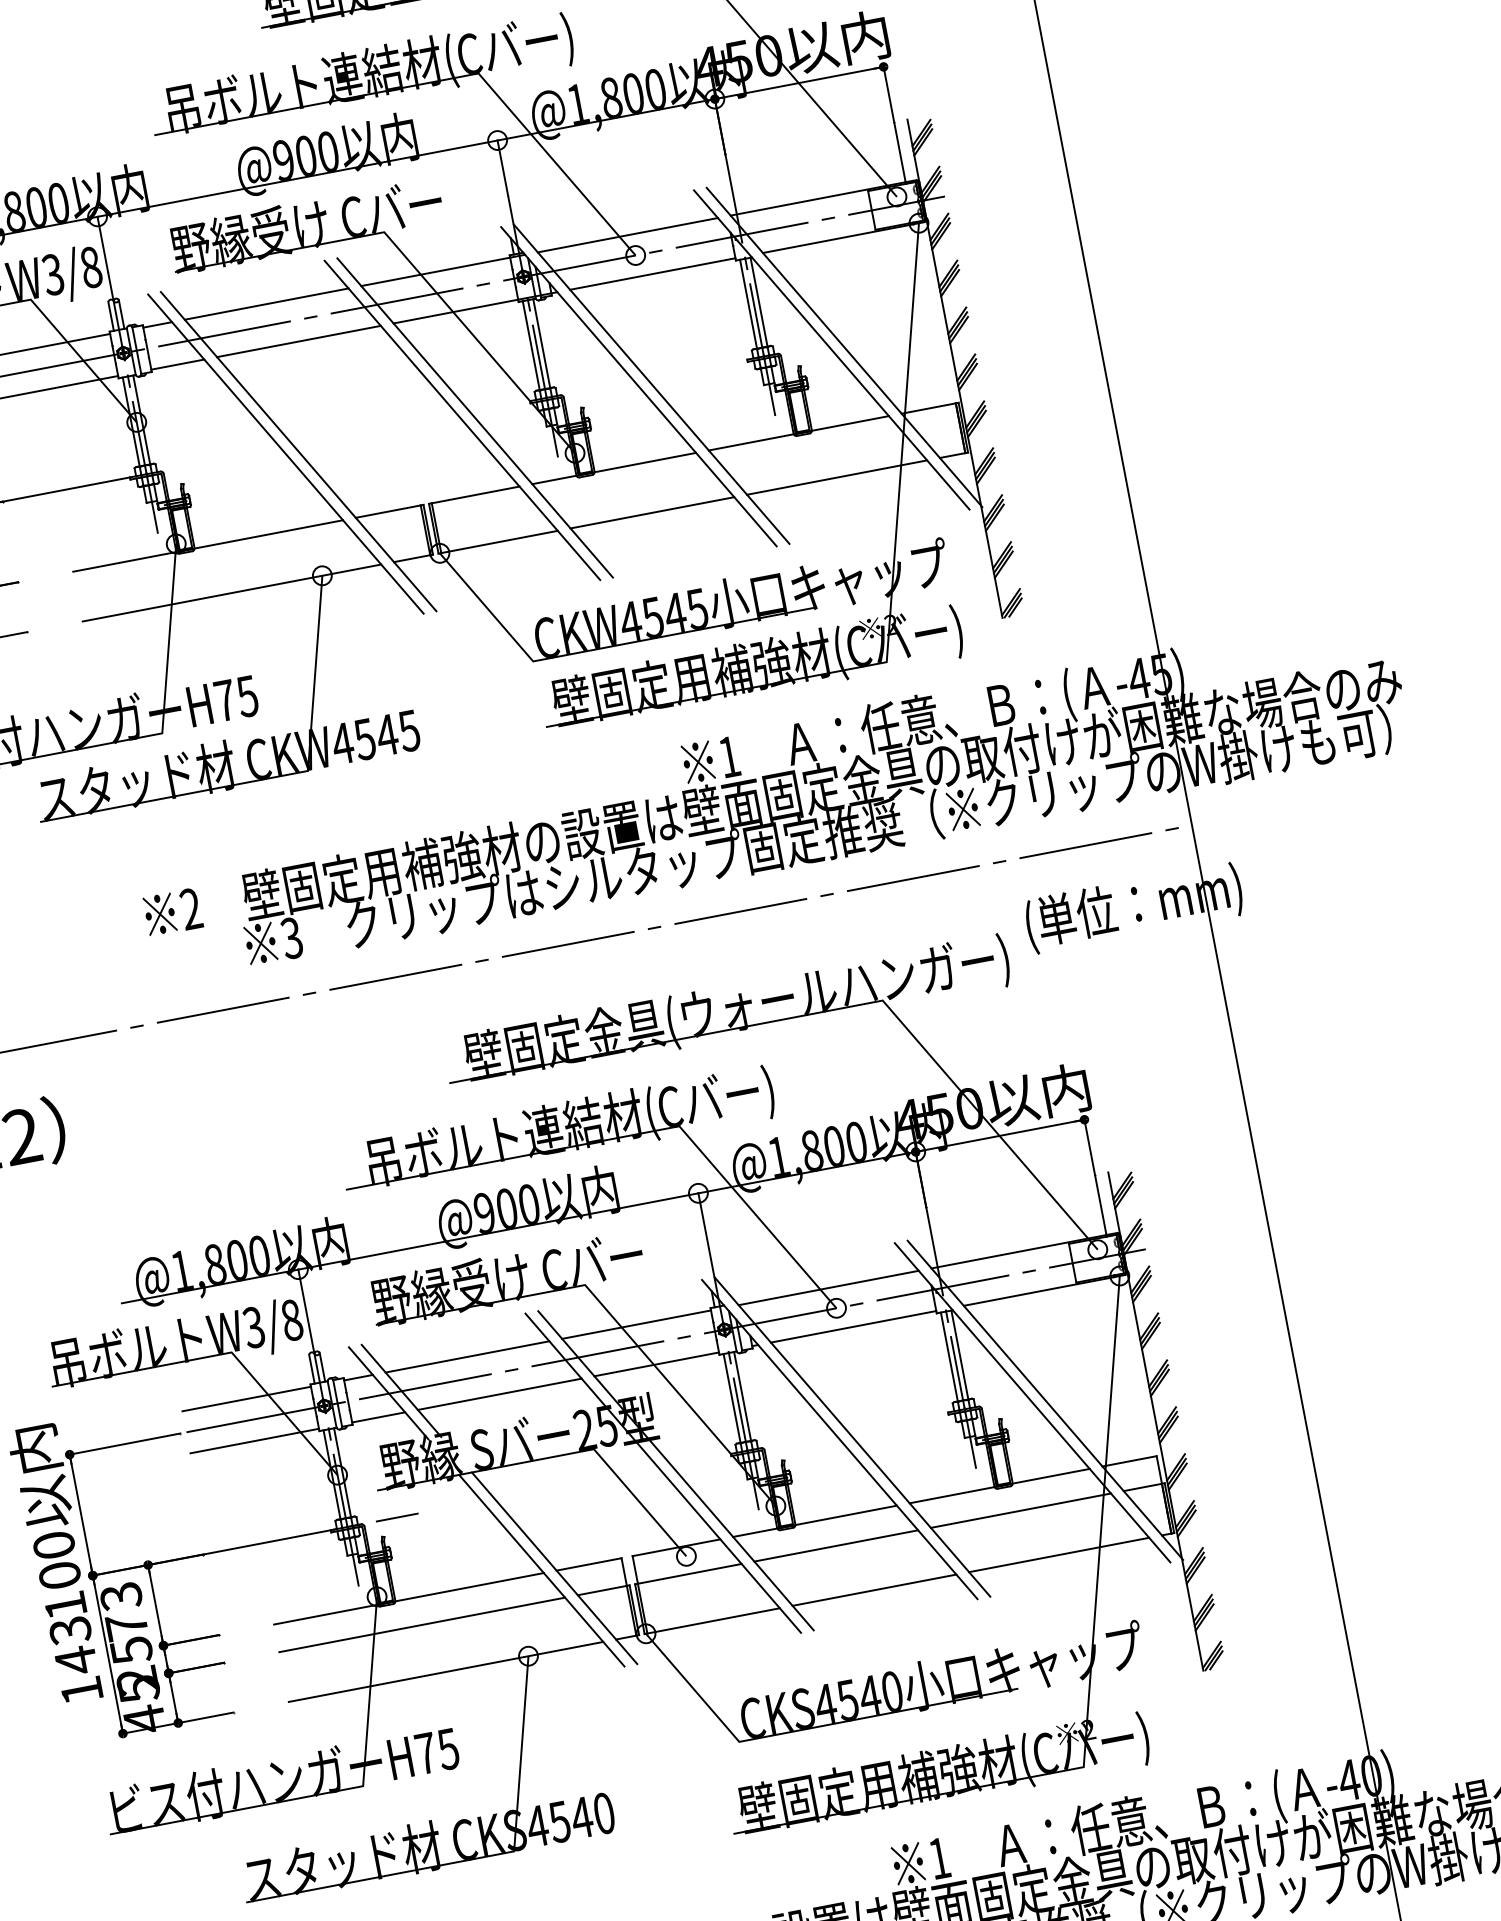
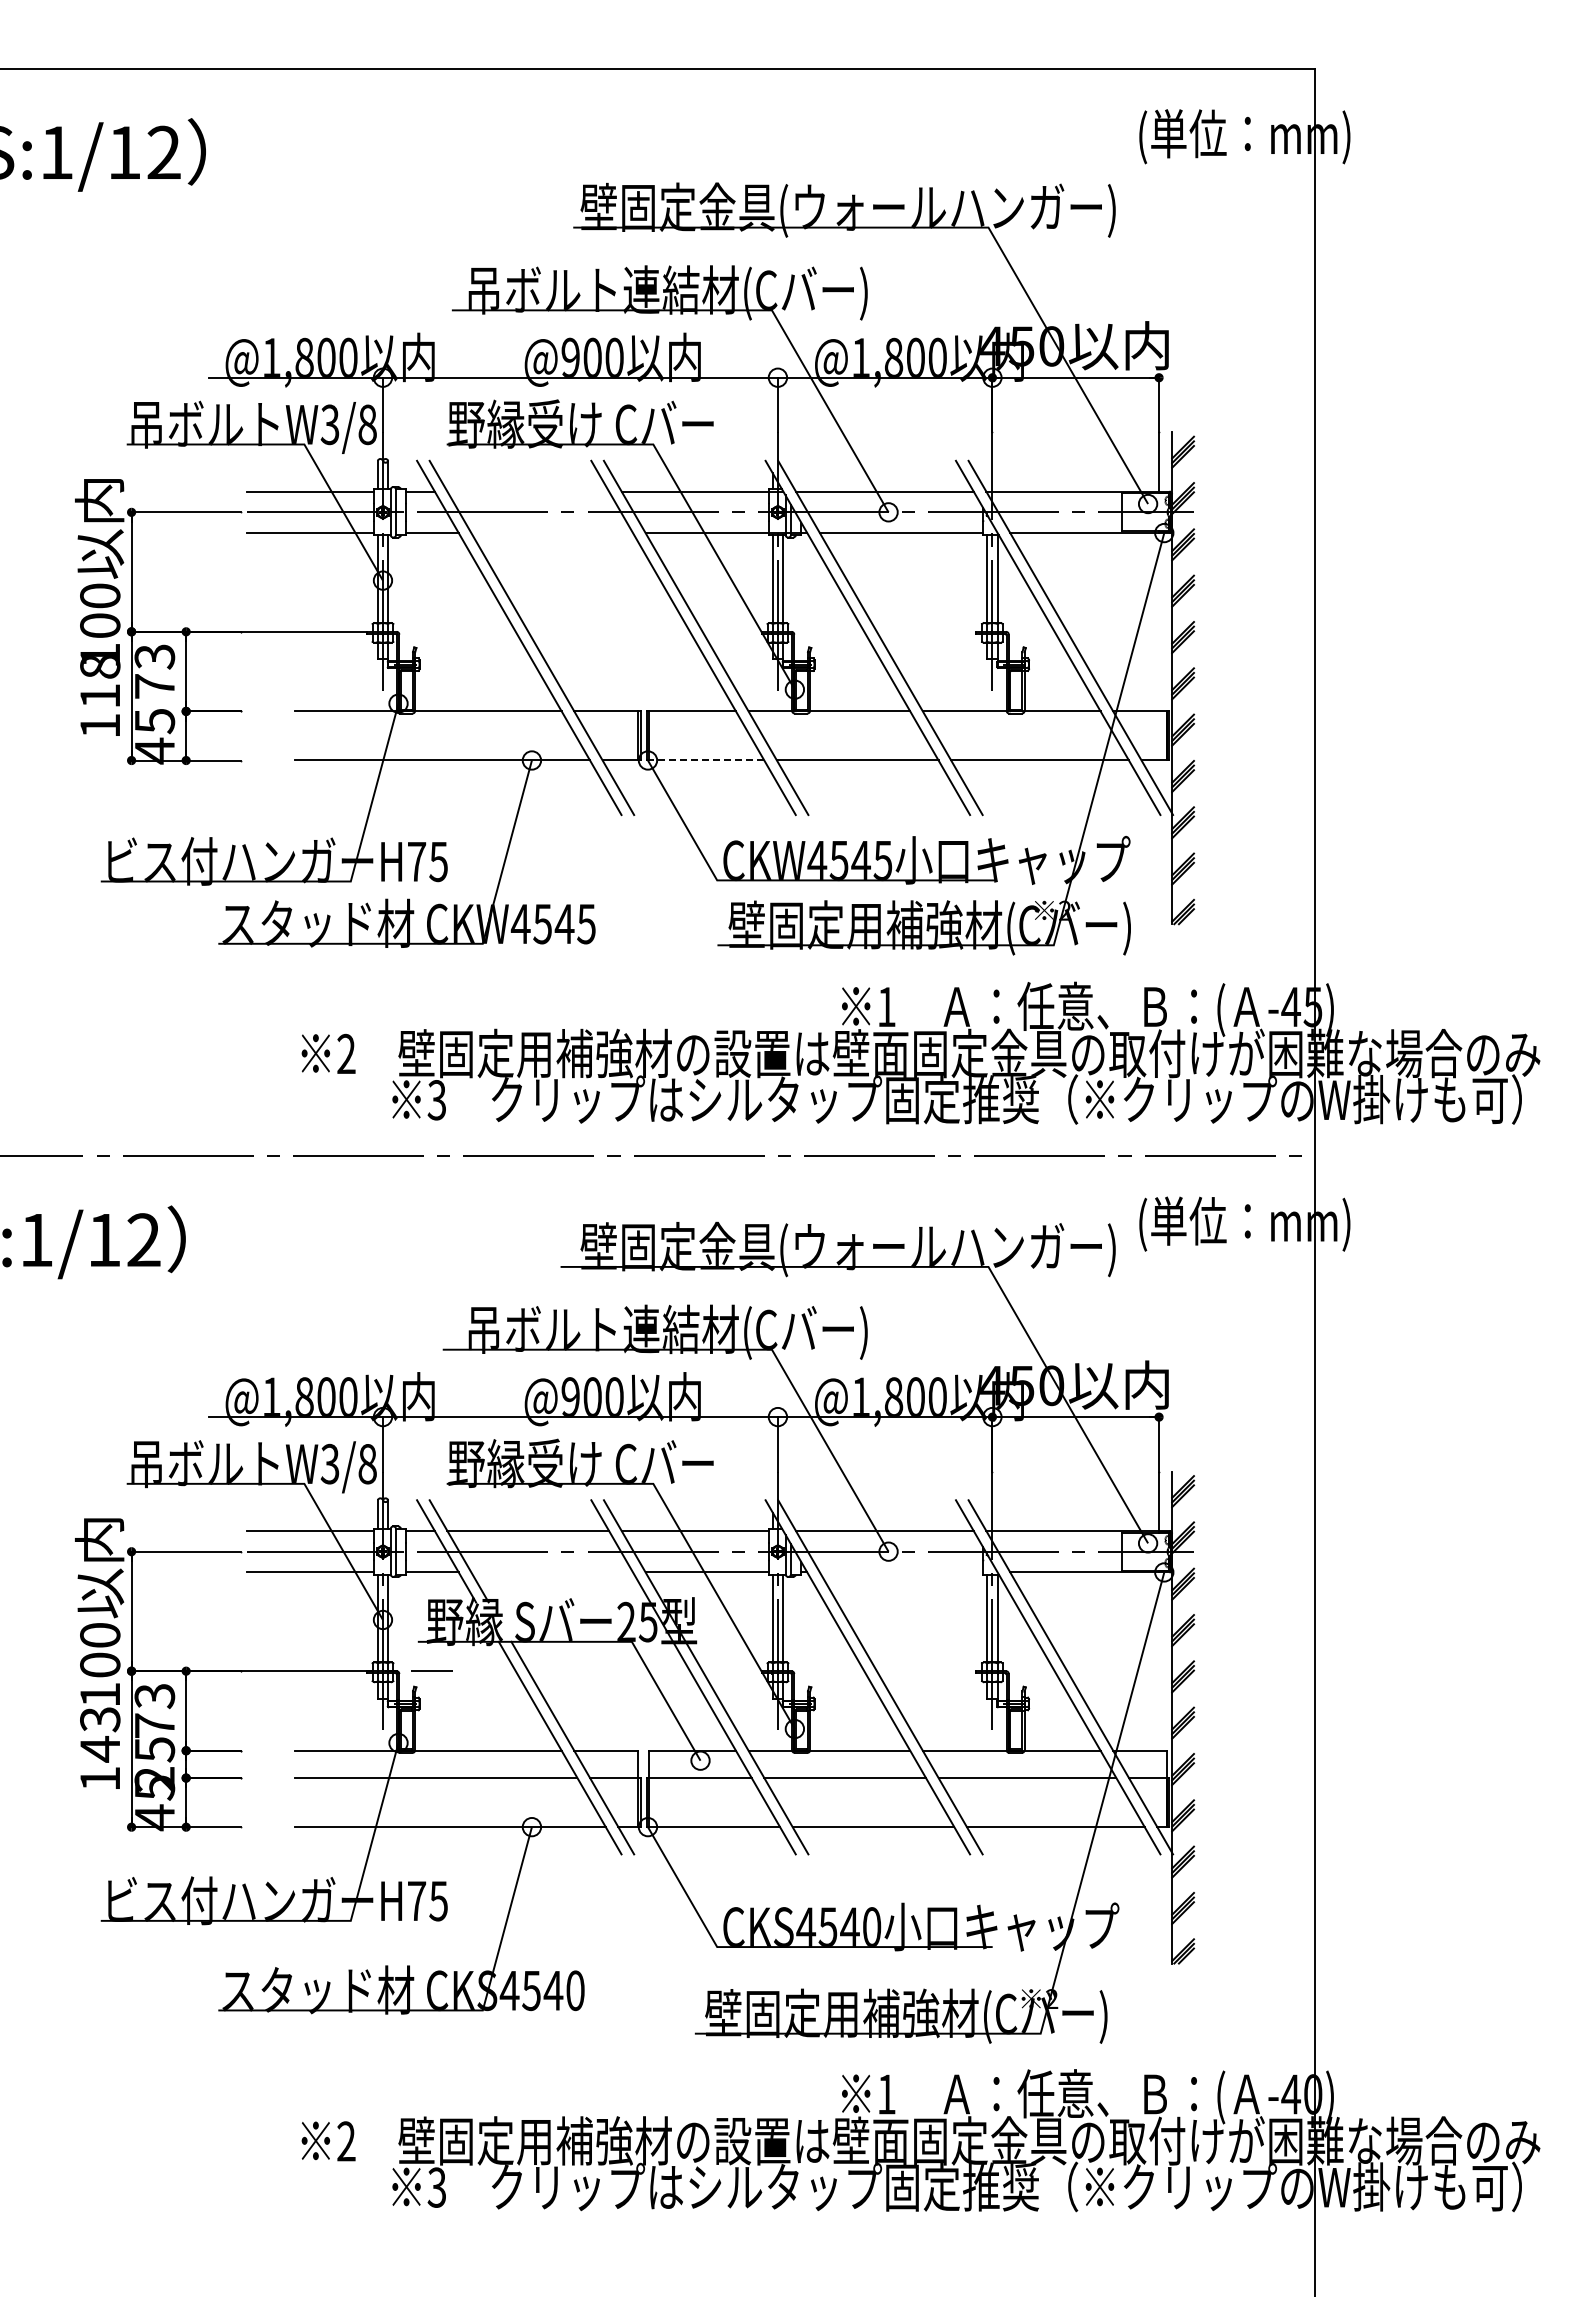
line: (266, 303) -> (528, 491), removed
line: (299, 341) -> (552, 533), removed
line: (499, 542) -> (706, 760), solid -> dashed
line: (853, 1326) -> (901, 1572), removed
line: (500, 1394) -> (552, 1572), removed

